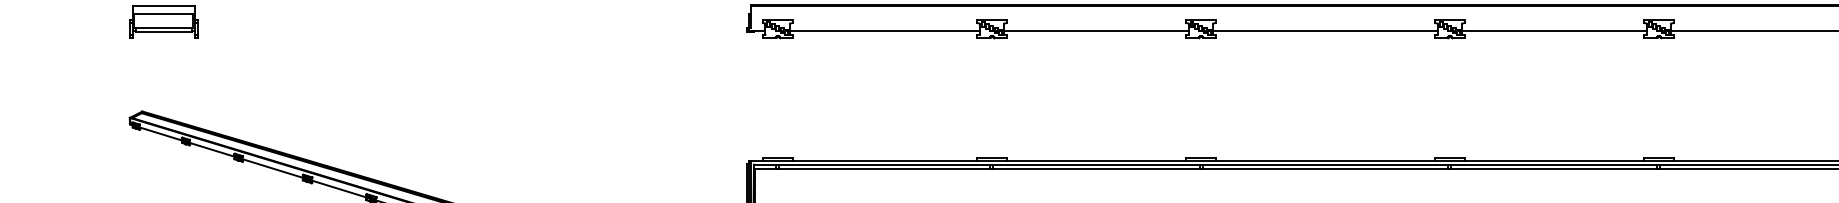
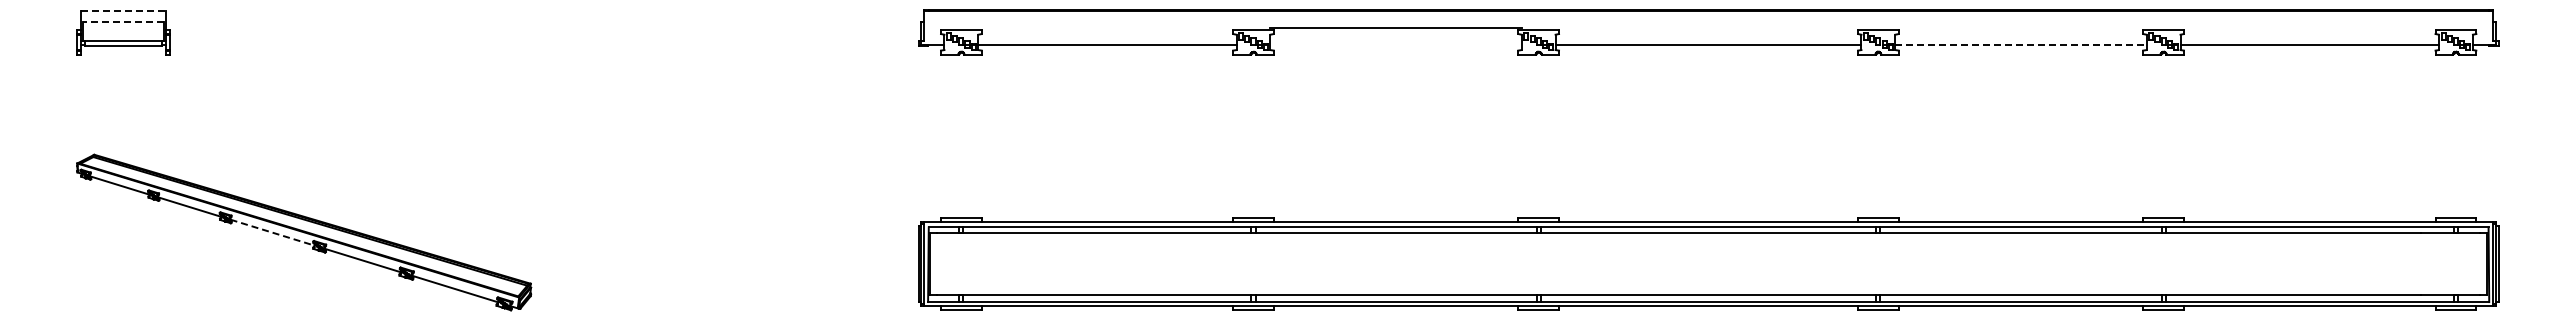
line: (163, 6) -> (123, 11), solid -> dashed
line: (163, 13) -> (122, 21), solid -> dashed
line: (1096, 31) -> (1395, 28), moved
line: (1554, 31) -> (2021, 45), solid -> dashed
line: (273, 168) -> (272, 232), solid -> dashed

